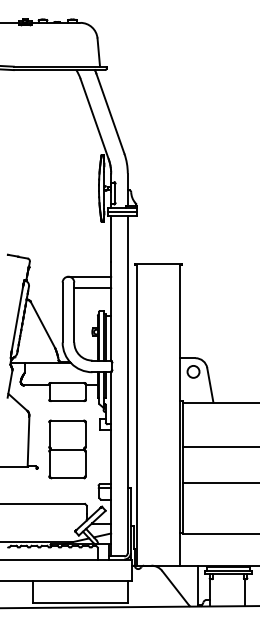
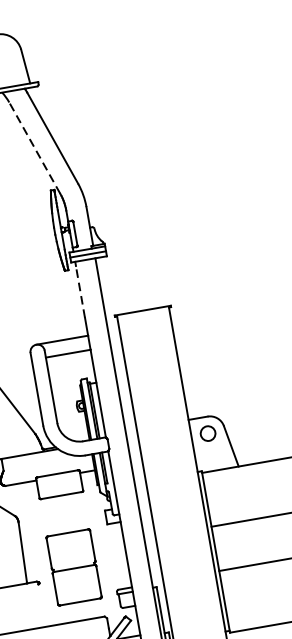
line: (94, 119) -> (34, 148), solid -> dashed
line: (111, 240) -> (80, 291), solid -> dashed
part: (67, 449) -> (74, 567), moved

